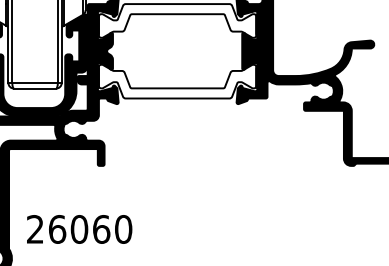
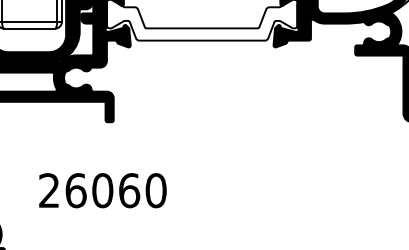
text: (79, 229) -> (102, 190), moved

